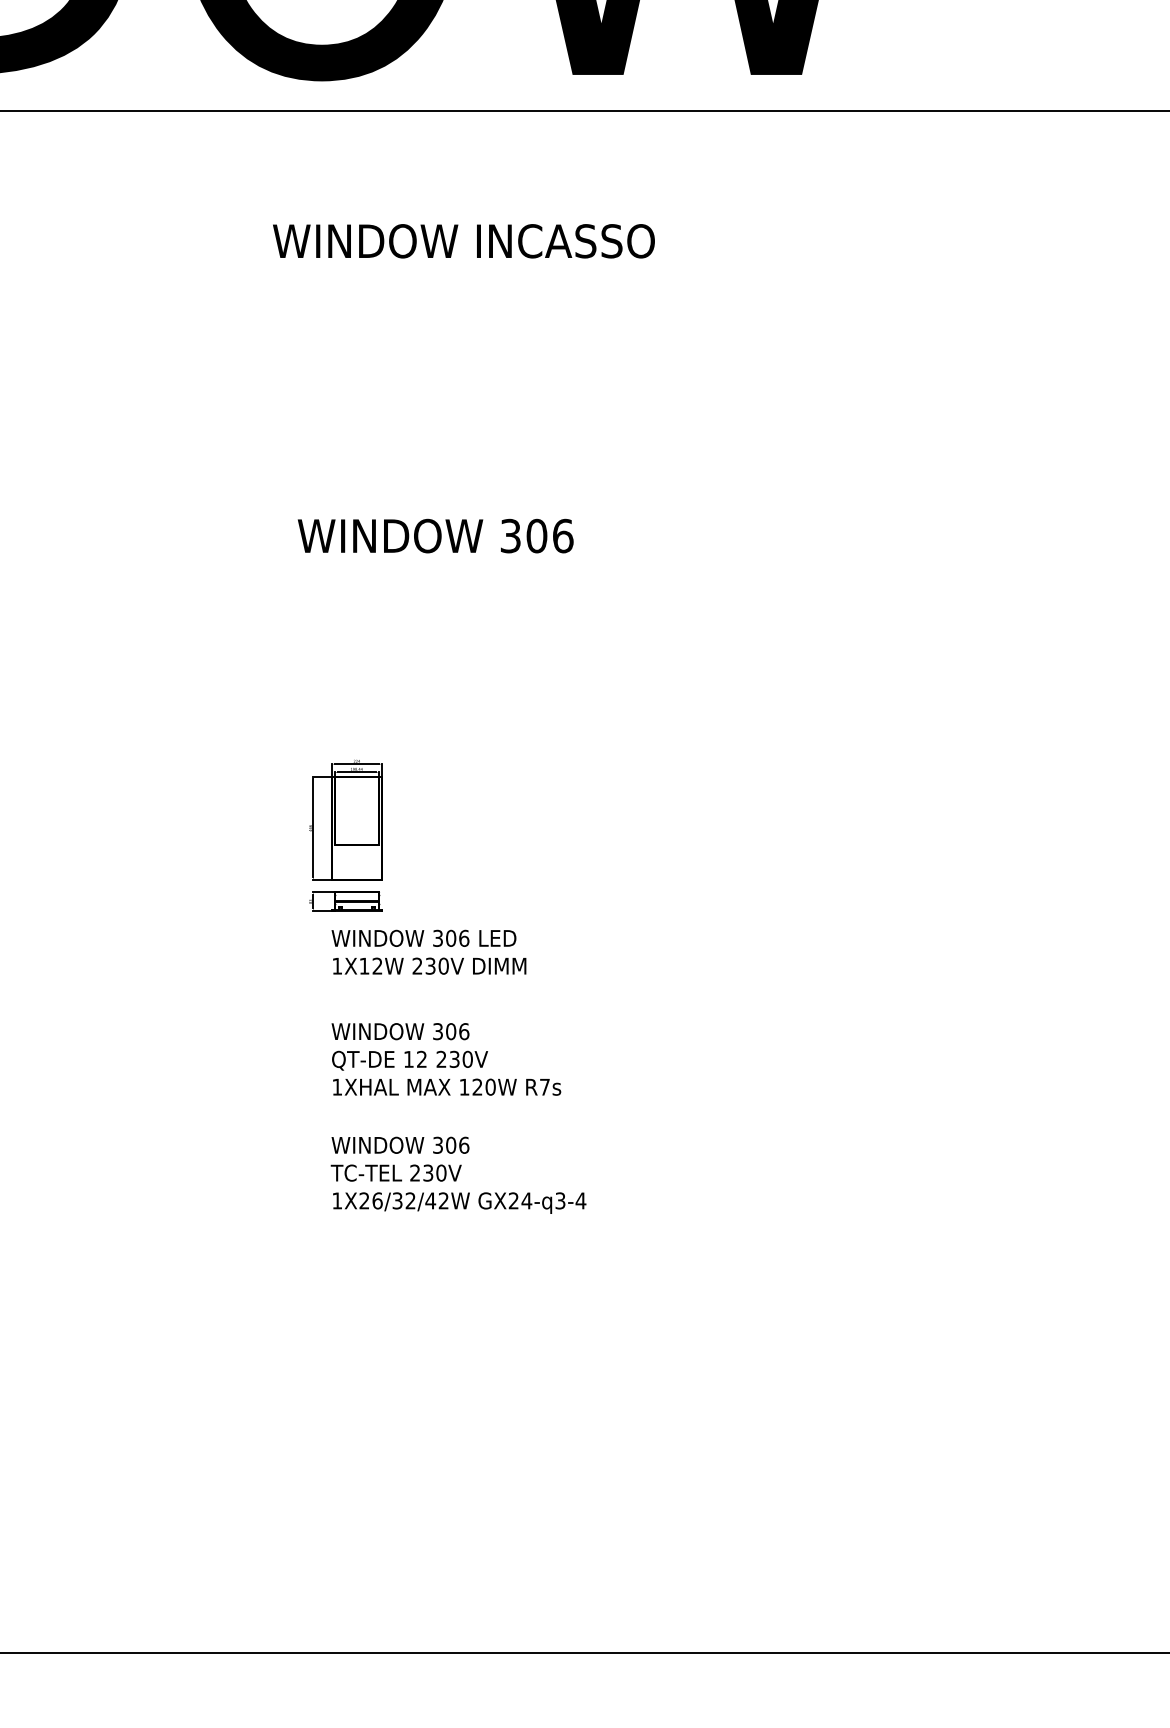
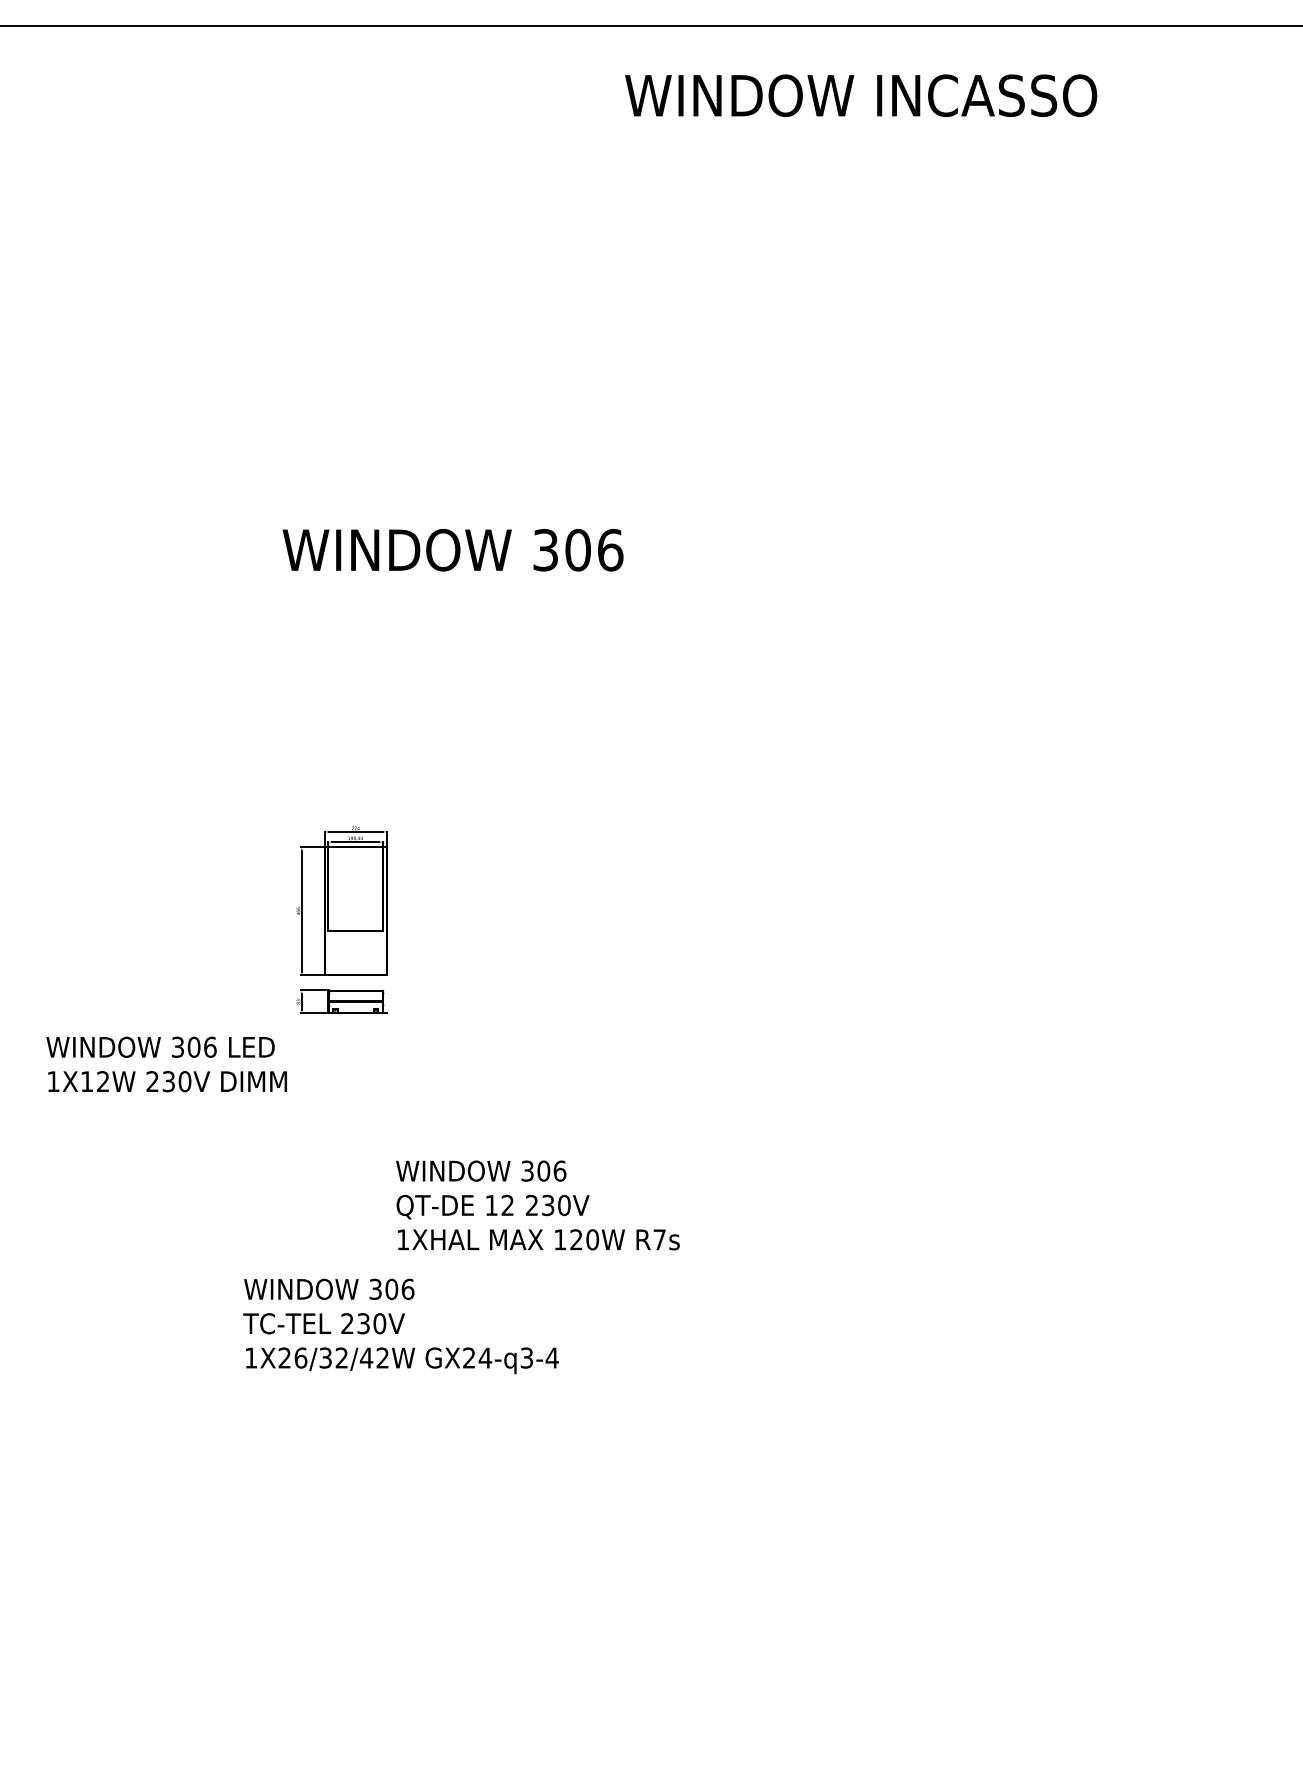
text: (463, 241) -> (860, 95), moved
text: (428, 951) -> (166, 1063), moved
text: (446, 1059) -> (538, 1205), moved
text: (458, 1174) -> (400, 1325), moved

